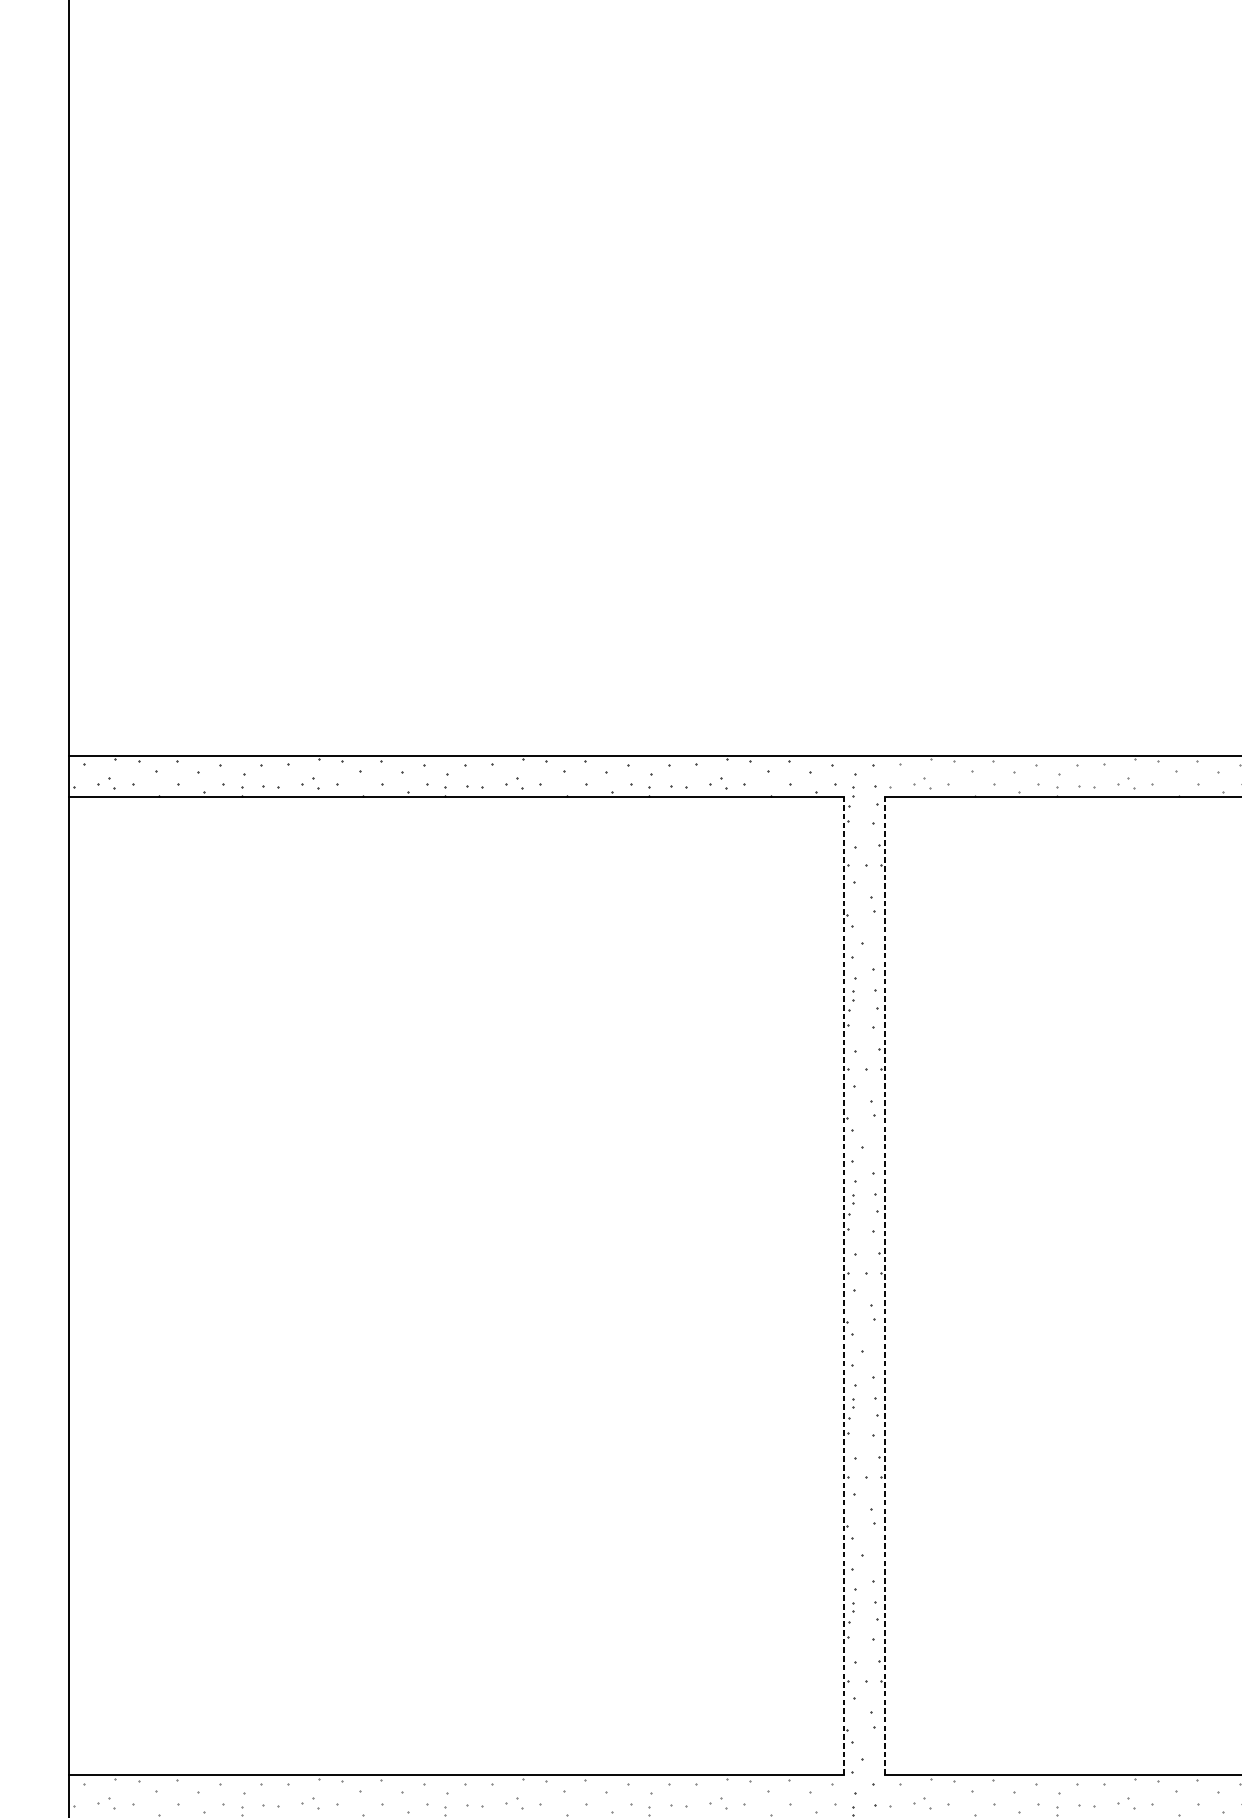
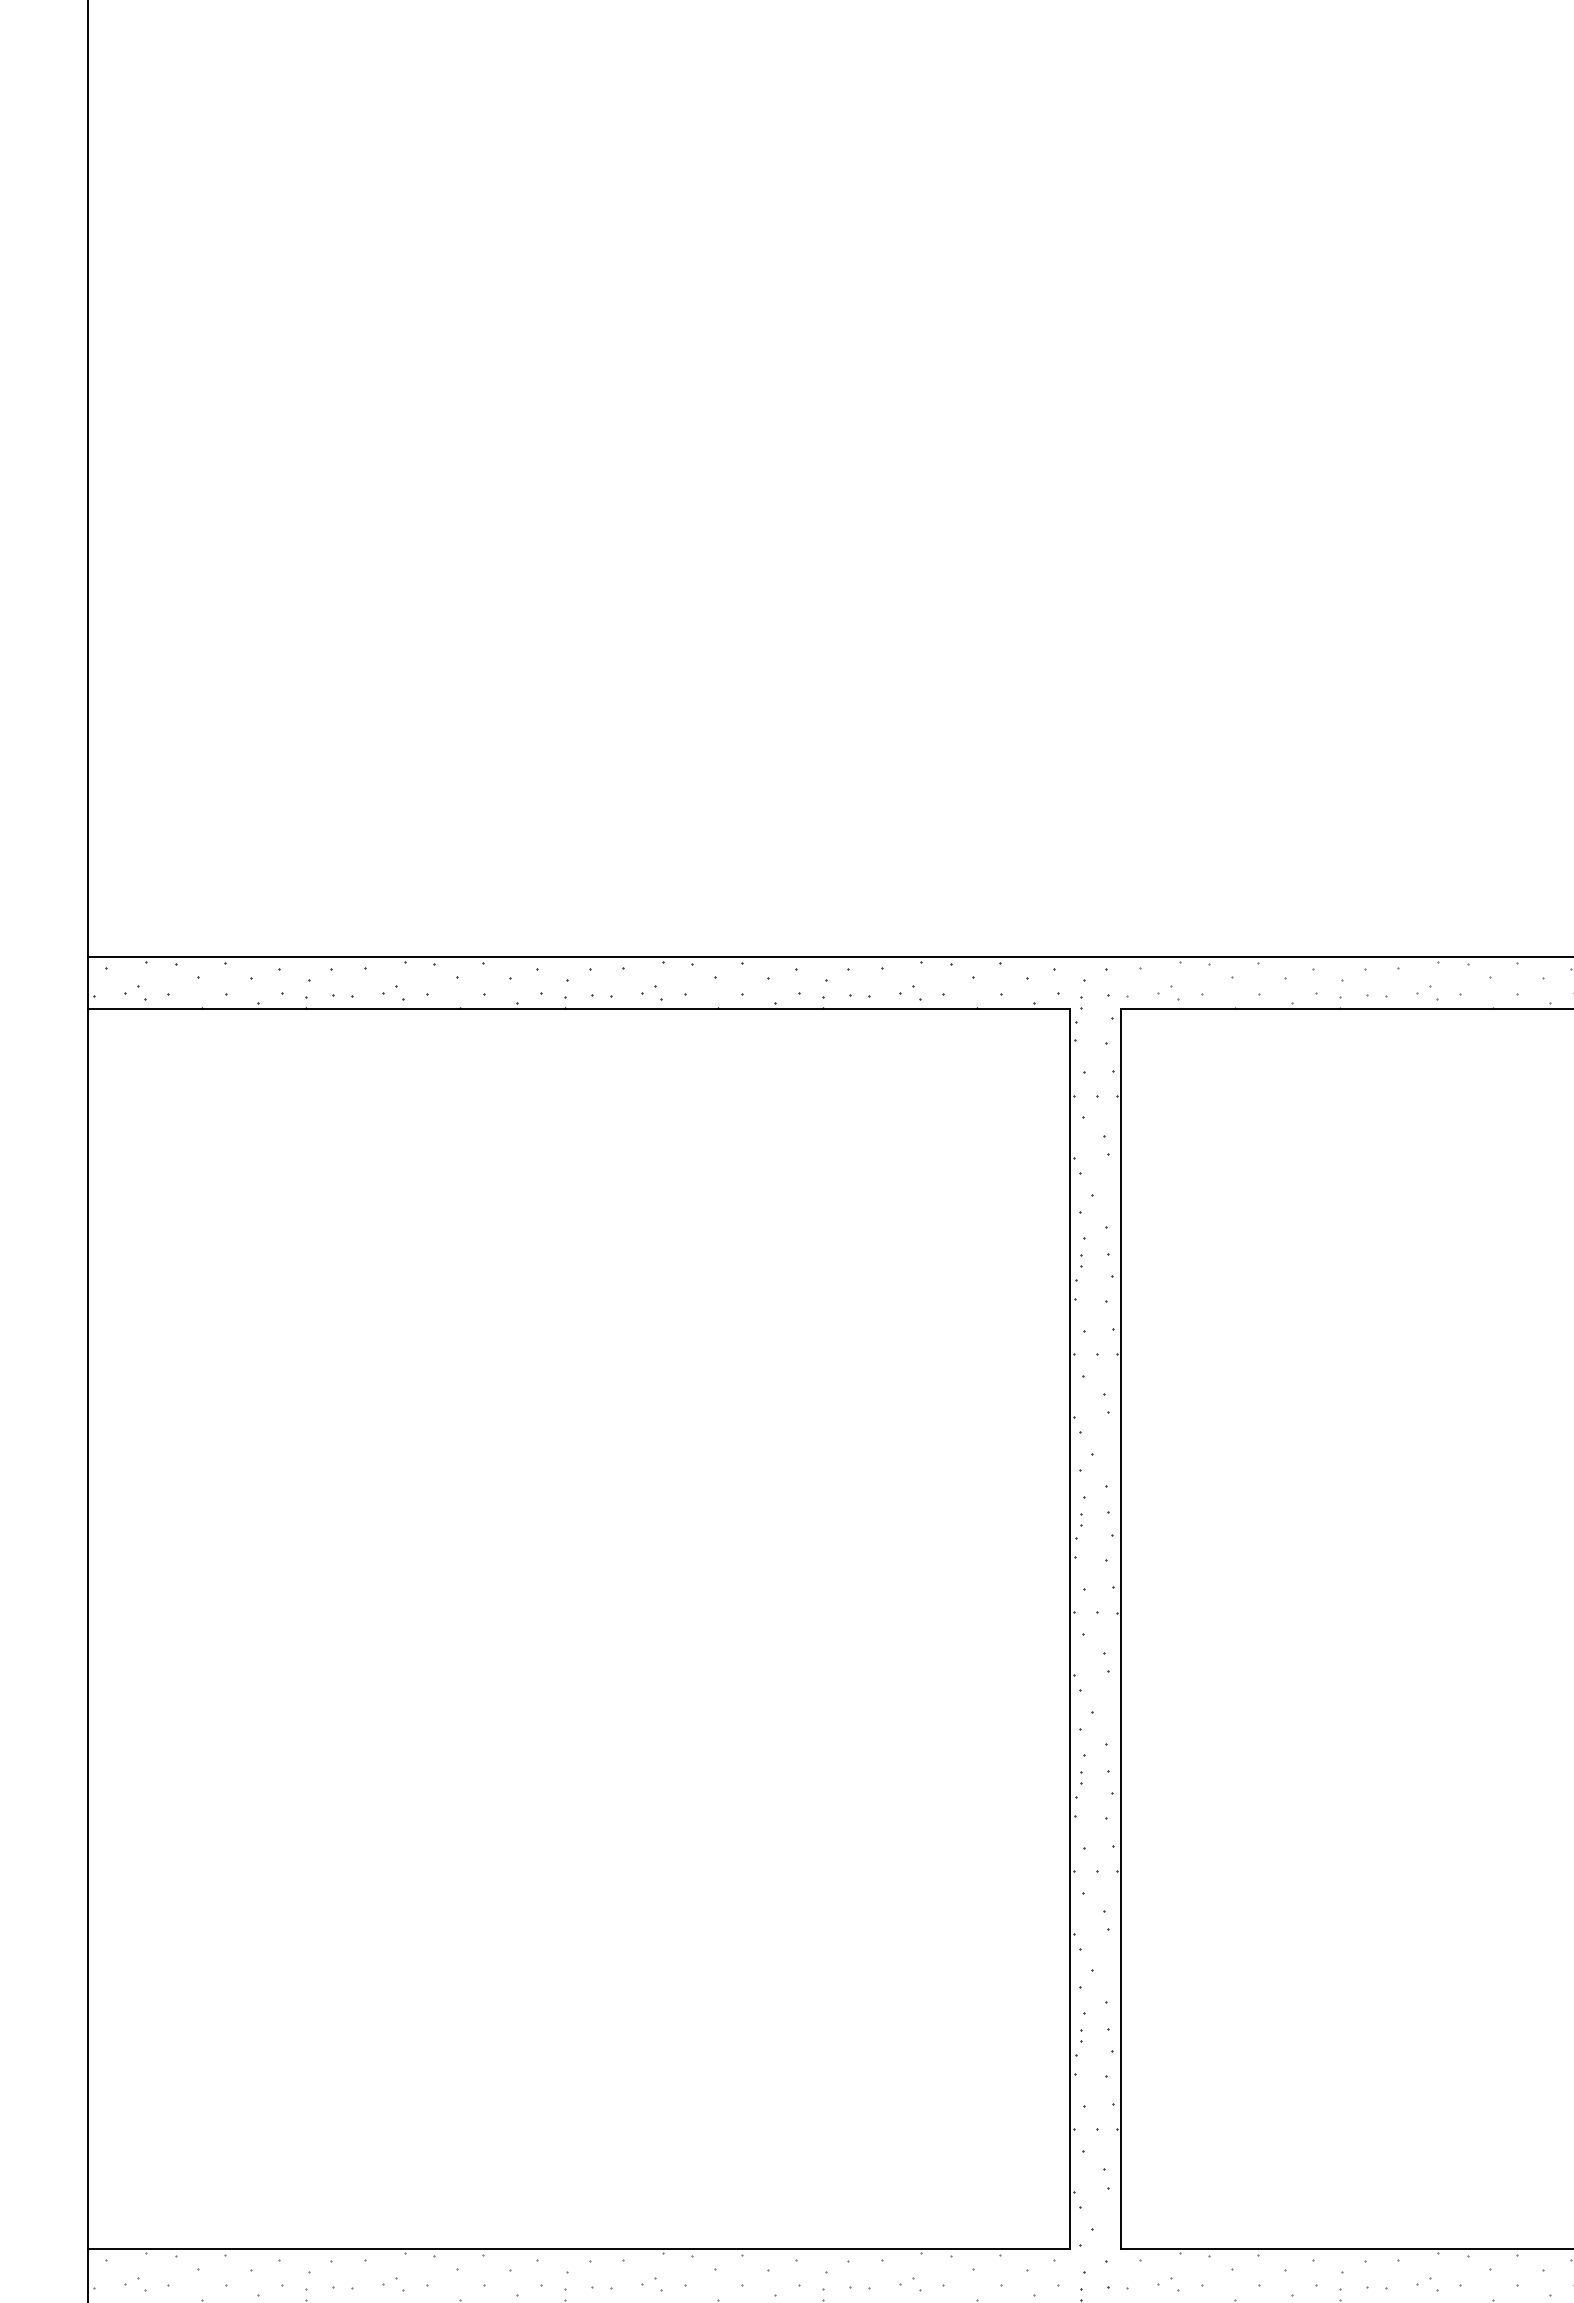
line: (843, 1286) -> (1069, 1629), dashed -> solid
line: (885, 1286) -> (1121, 1629), dashed -> solid

